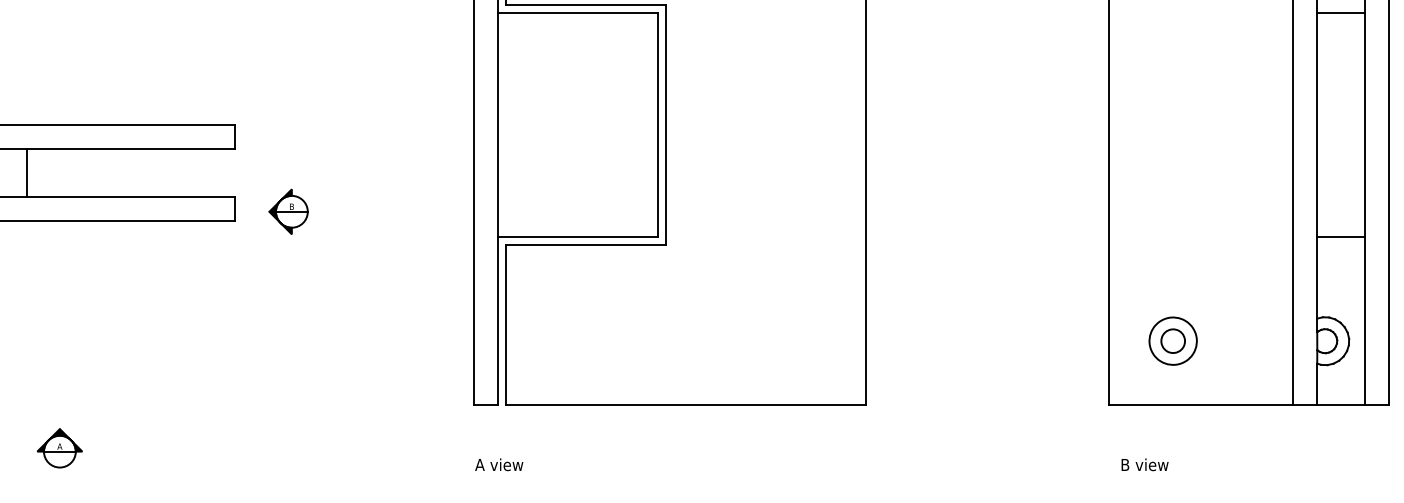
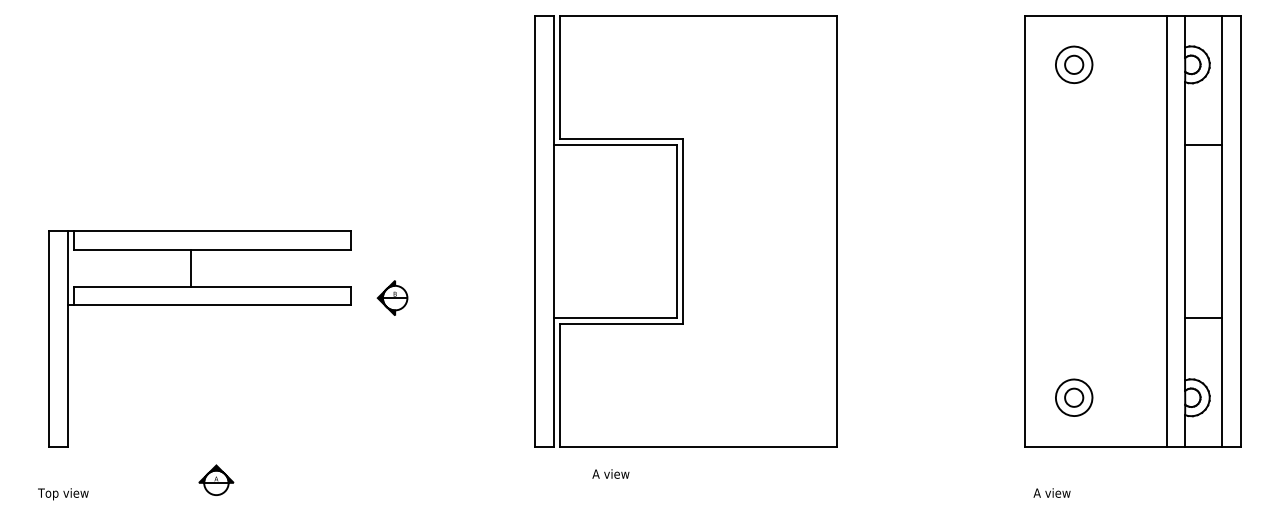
text: (498, 464) -> (610, 473), moved
text: (1124, 464) -> (1036, 492), B view -> A view

